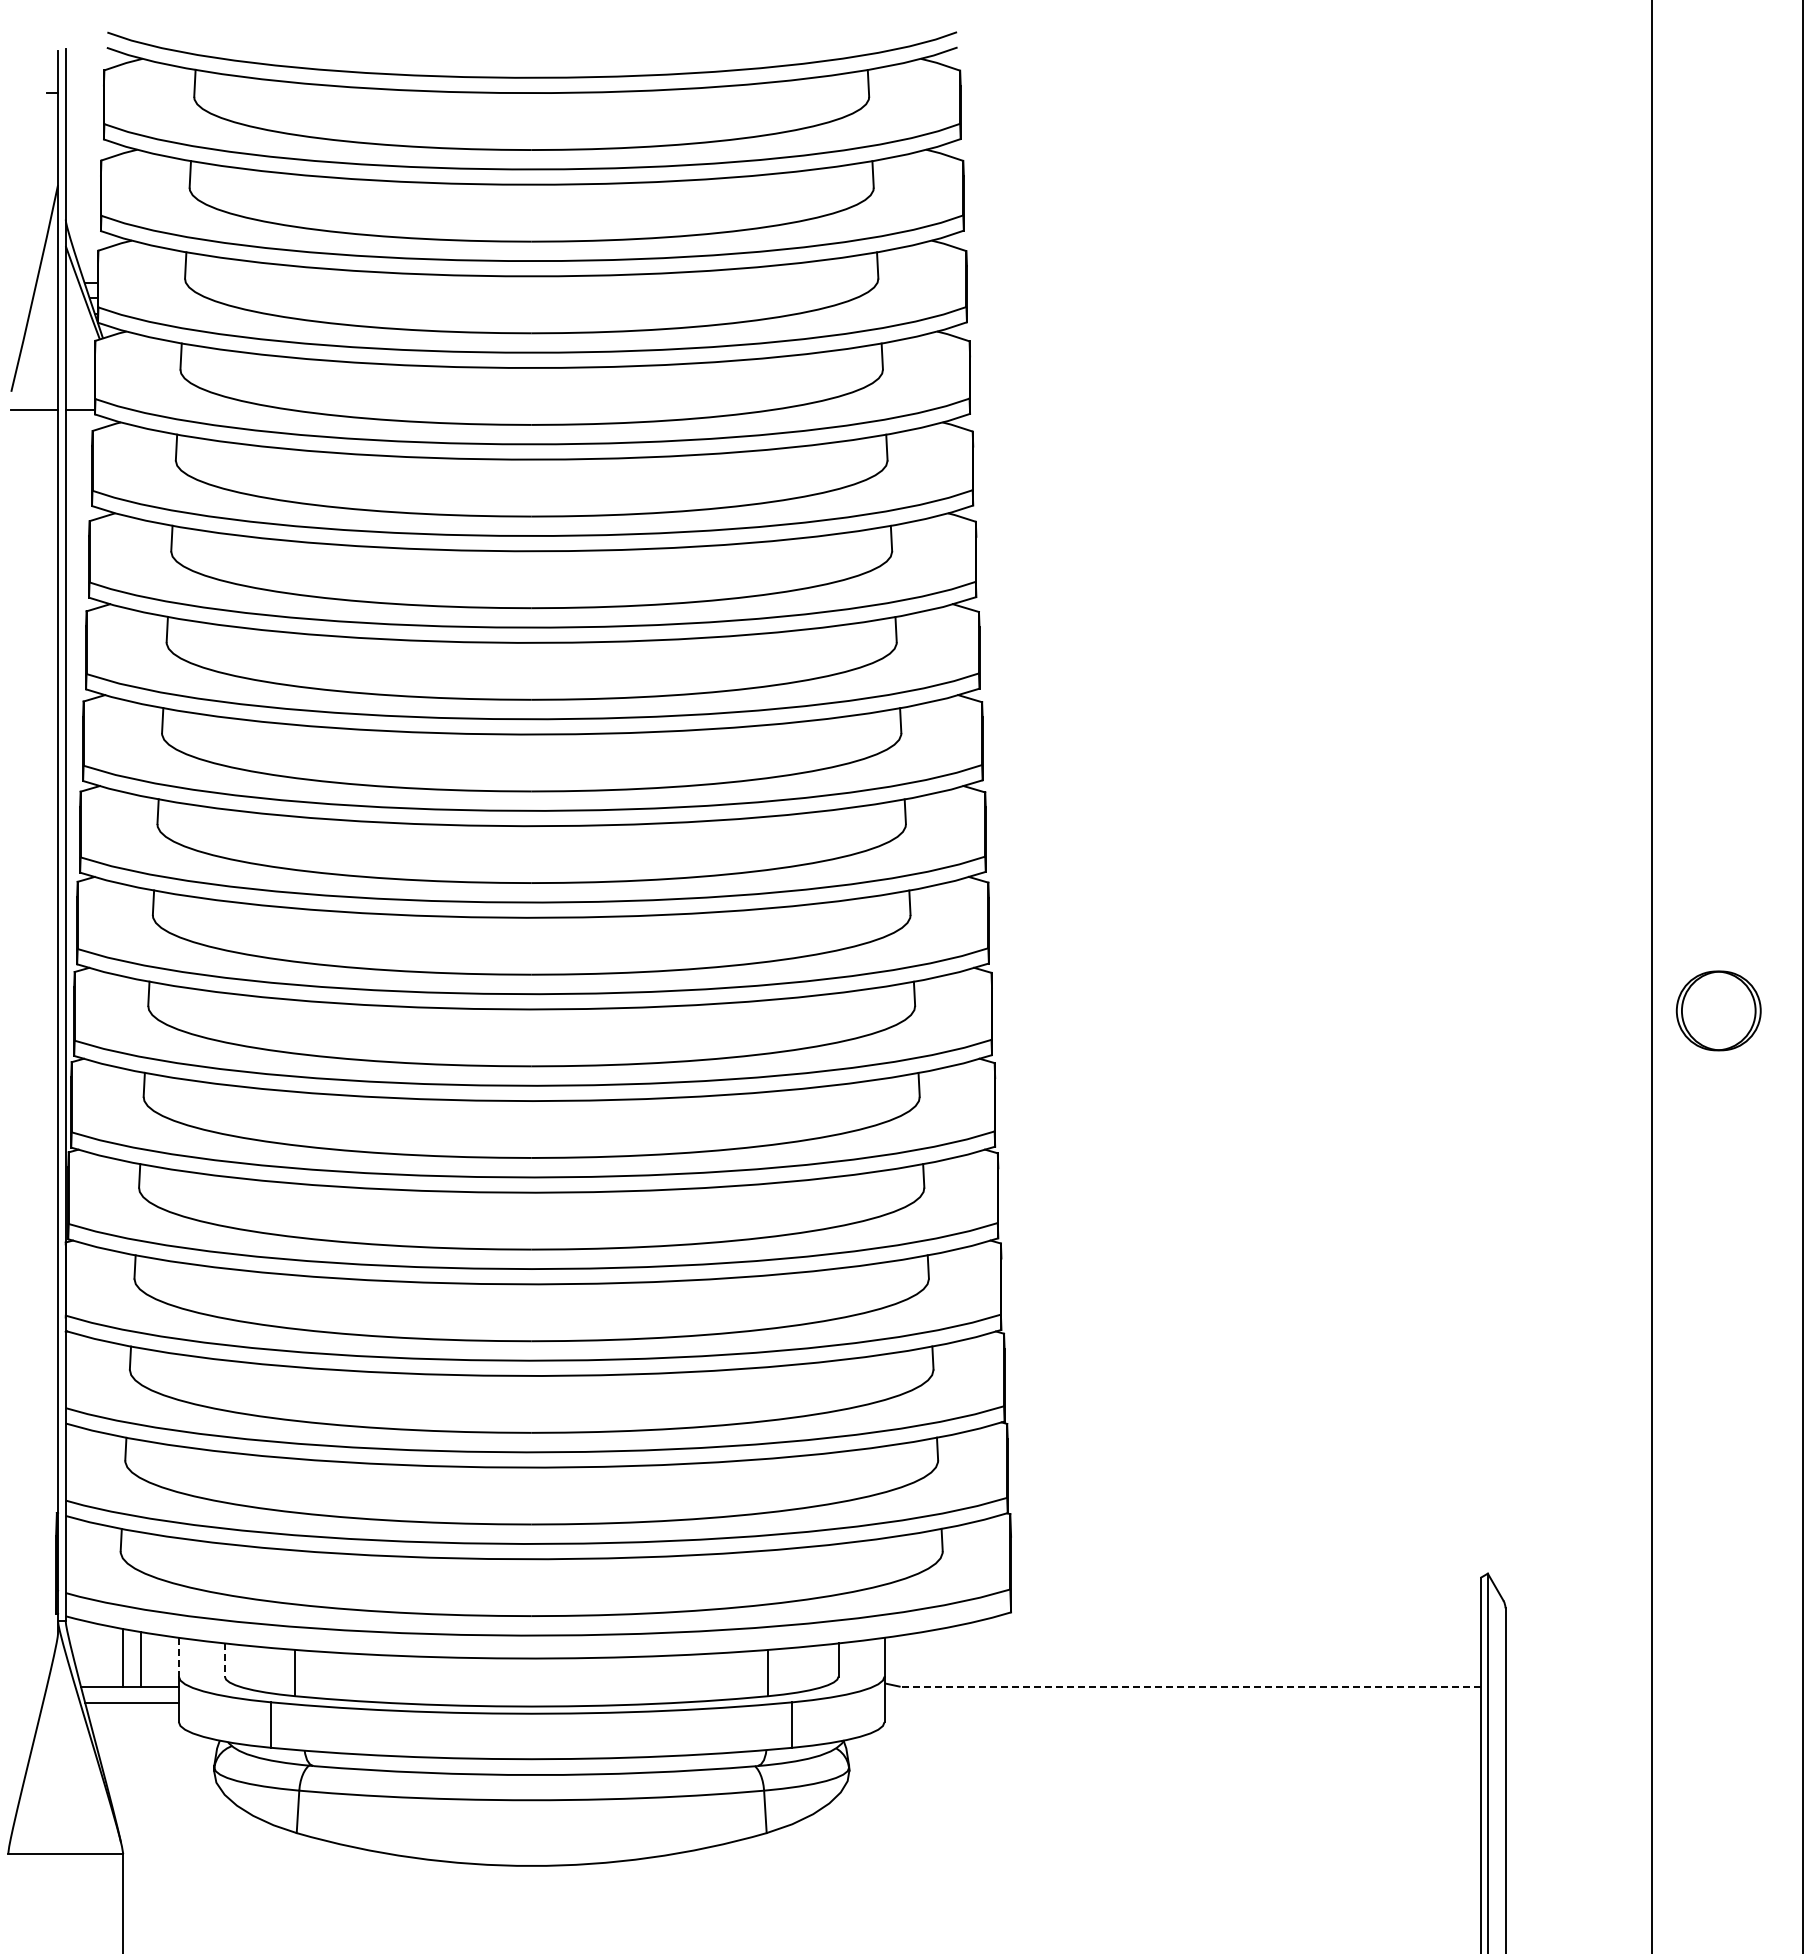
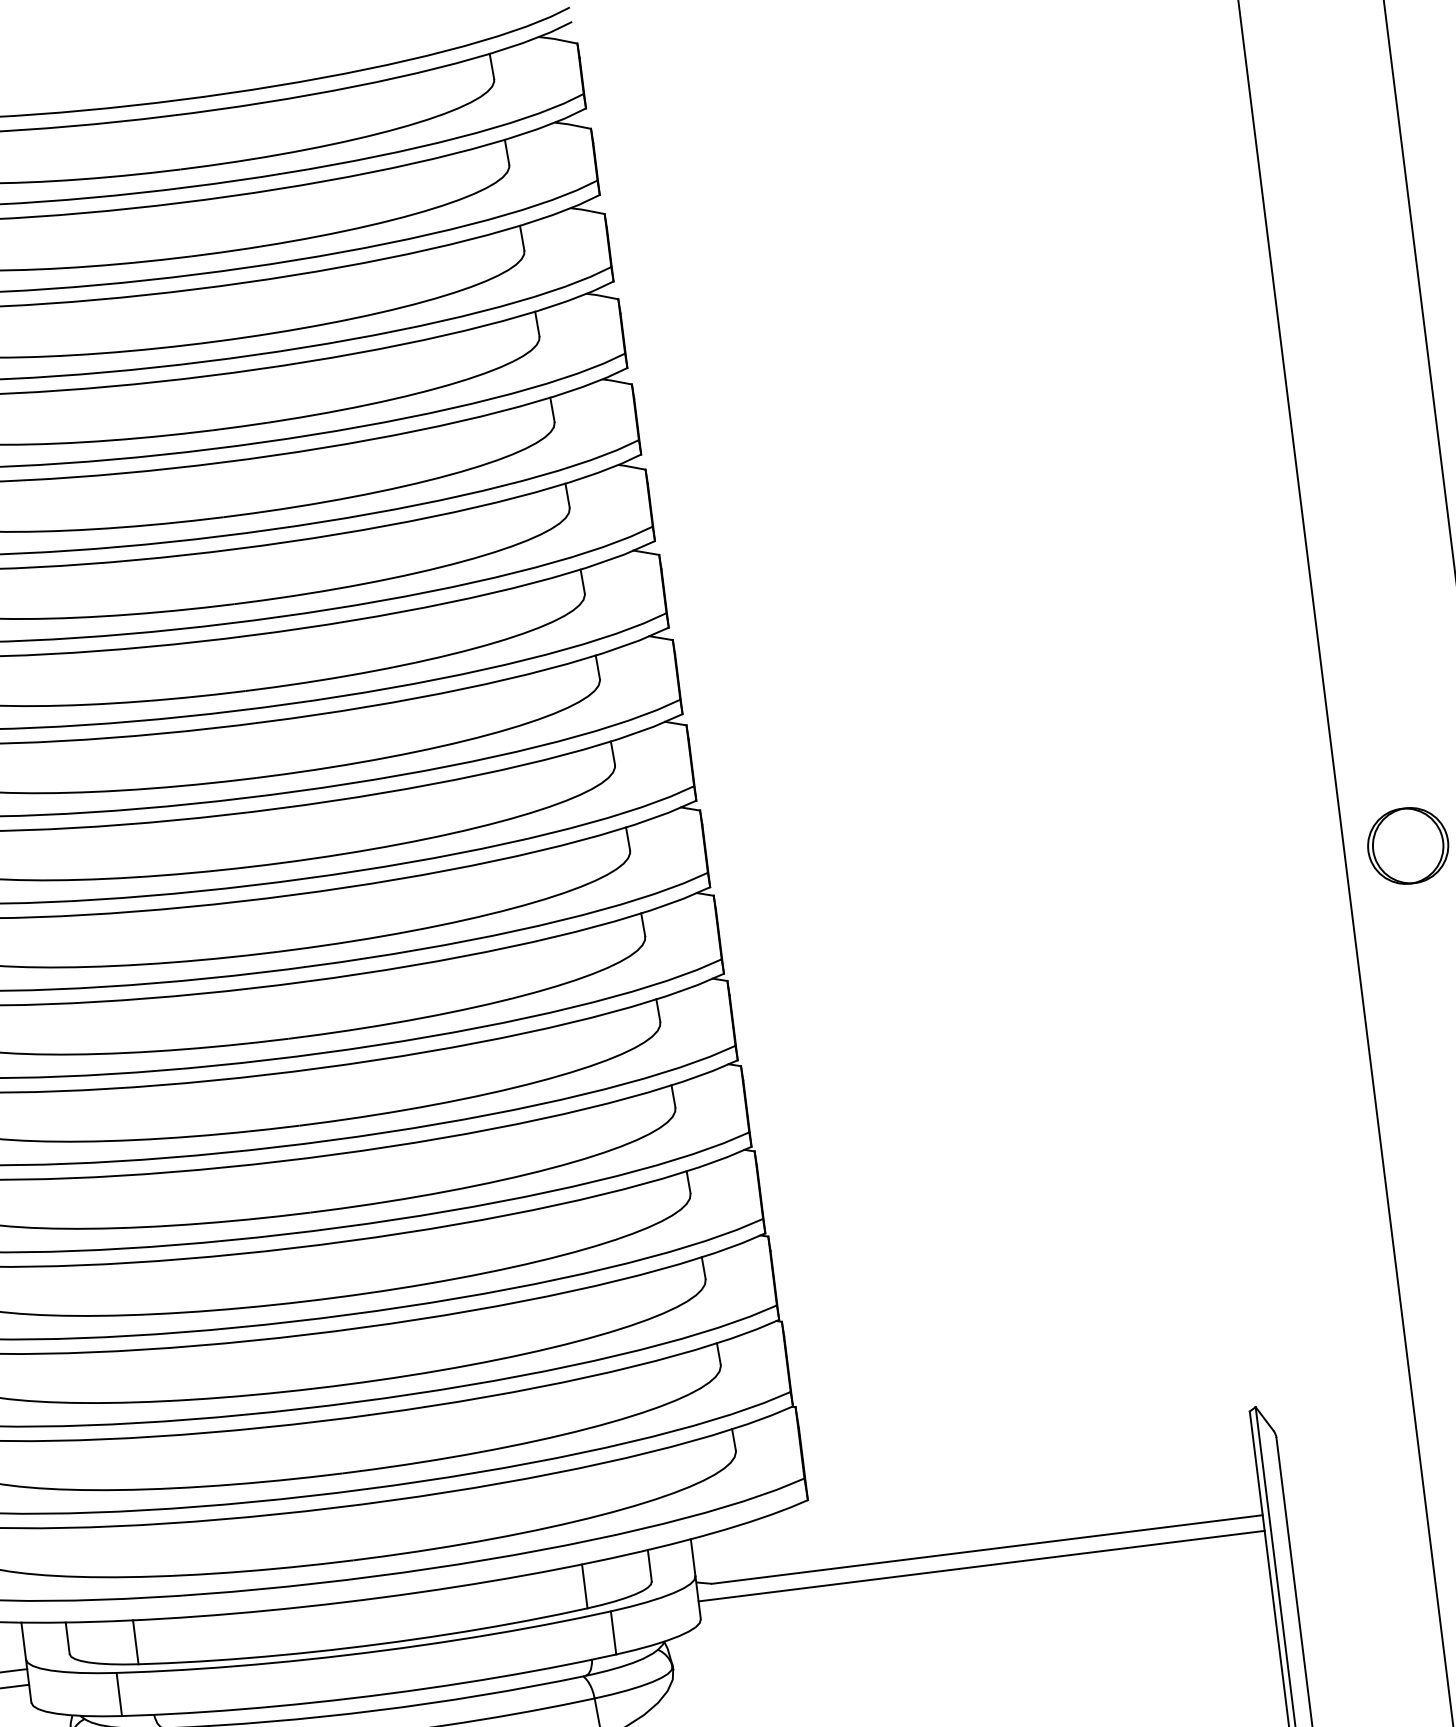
line: (178, 1657) -> (23, 1641), dashed -> solid
line: (224, 1660) -> (67, 1638), dashed -> solid
line: (1190, 1686) -> (986, 1549), dashed -> solid
line: (1182, 1703) -> (981, 1566), added

